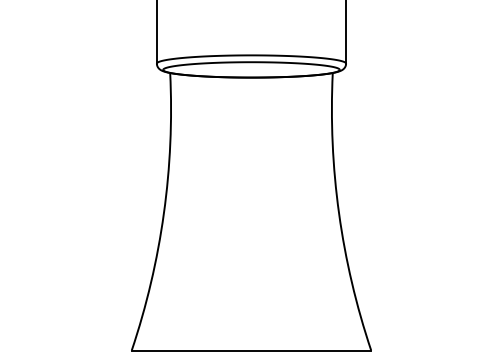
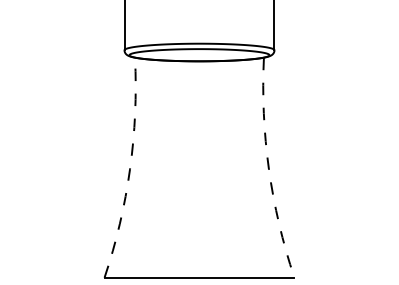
arc: (163, 213) -> (129, 169), solid -> dashed
arc: (339, 213) -> (269, 169), solid -> dashed

